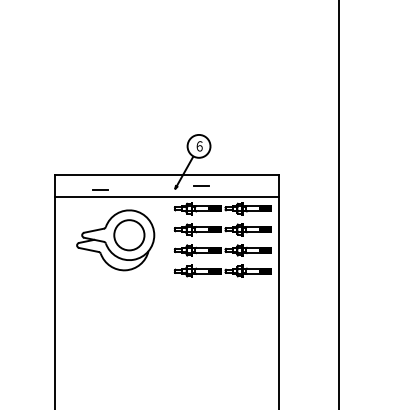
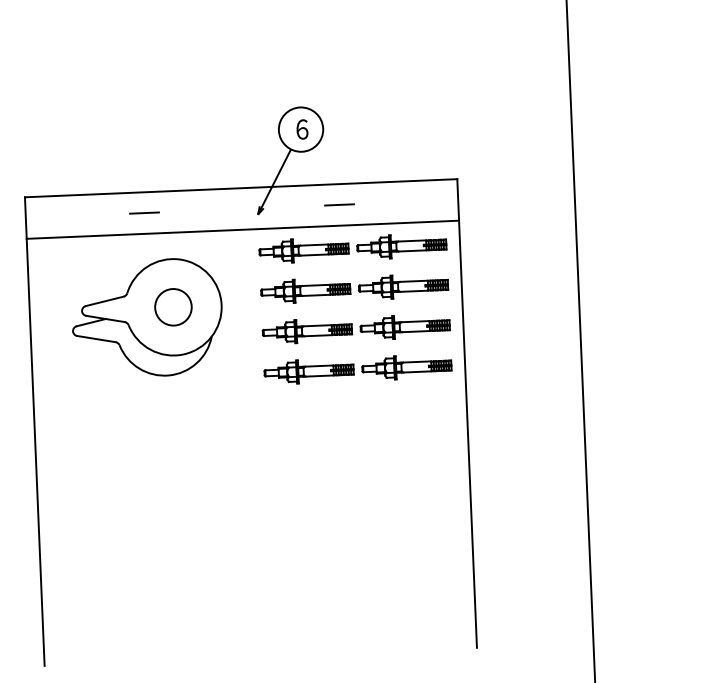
line: (201, 185) -> (339, 203), moved
line: (100, 189) -> (144, 212), moved
circle: (128, 234) -> (171, 305), size x0.62

